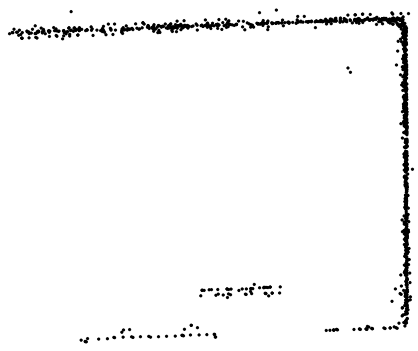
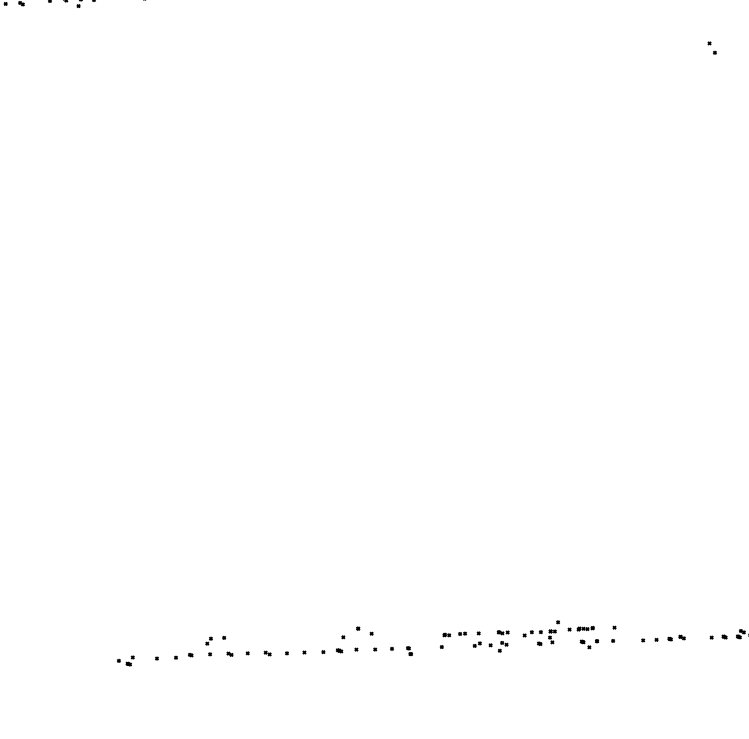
part: (348, 69) -> (710, 46), moved
part: (240, 290) -> (528, 635), moved
part: (331, 329) -> (662, 637), size x1.67

